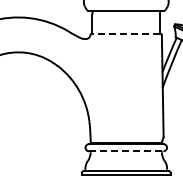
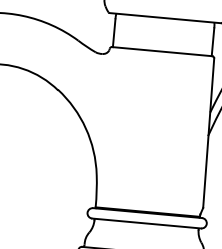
line: (125, 33) -> (161, 51), dashed -> solid
line: (126, 151) -> (146, 223), dashed -> solid

